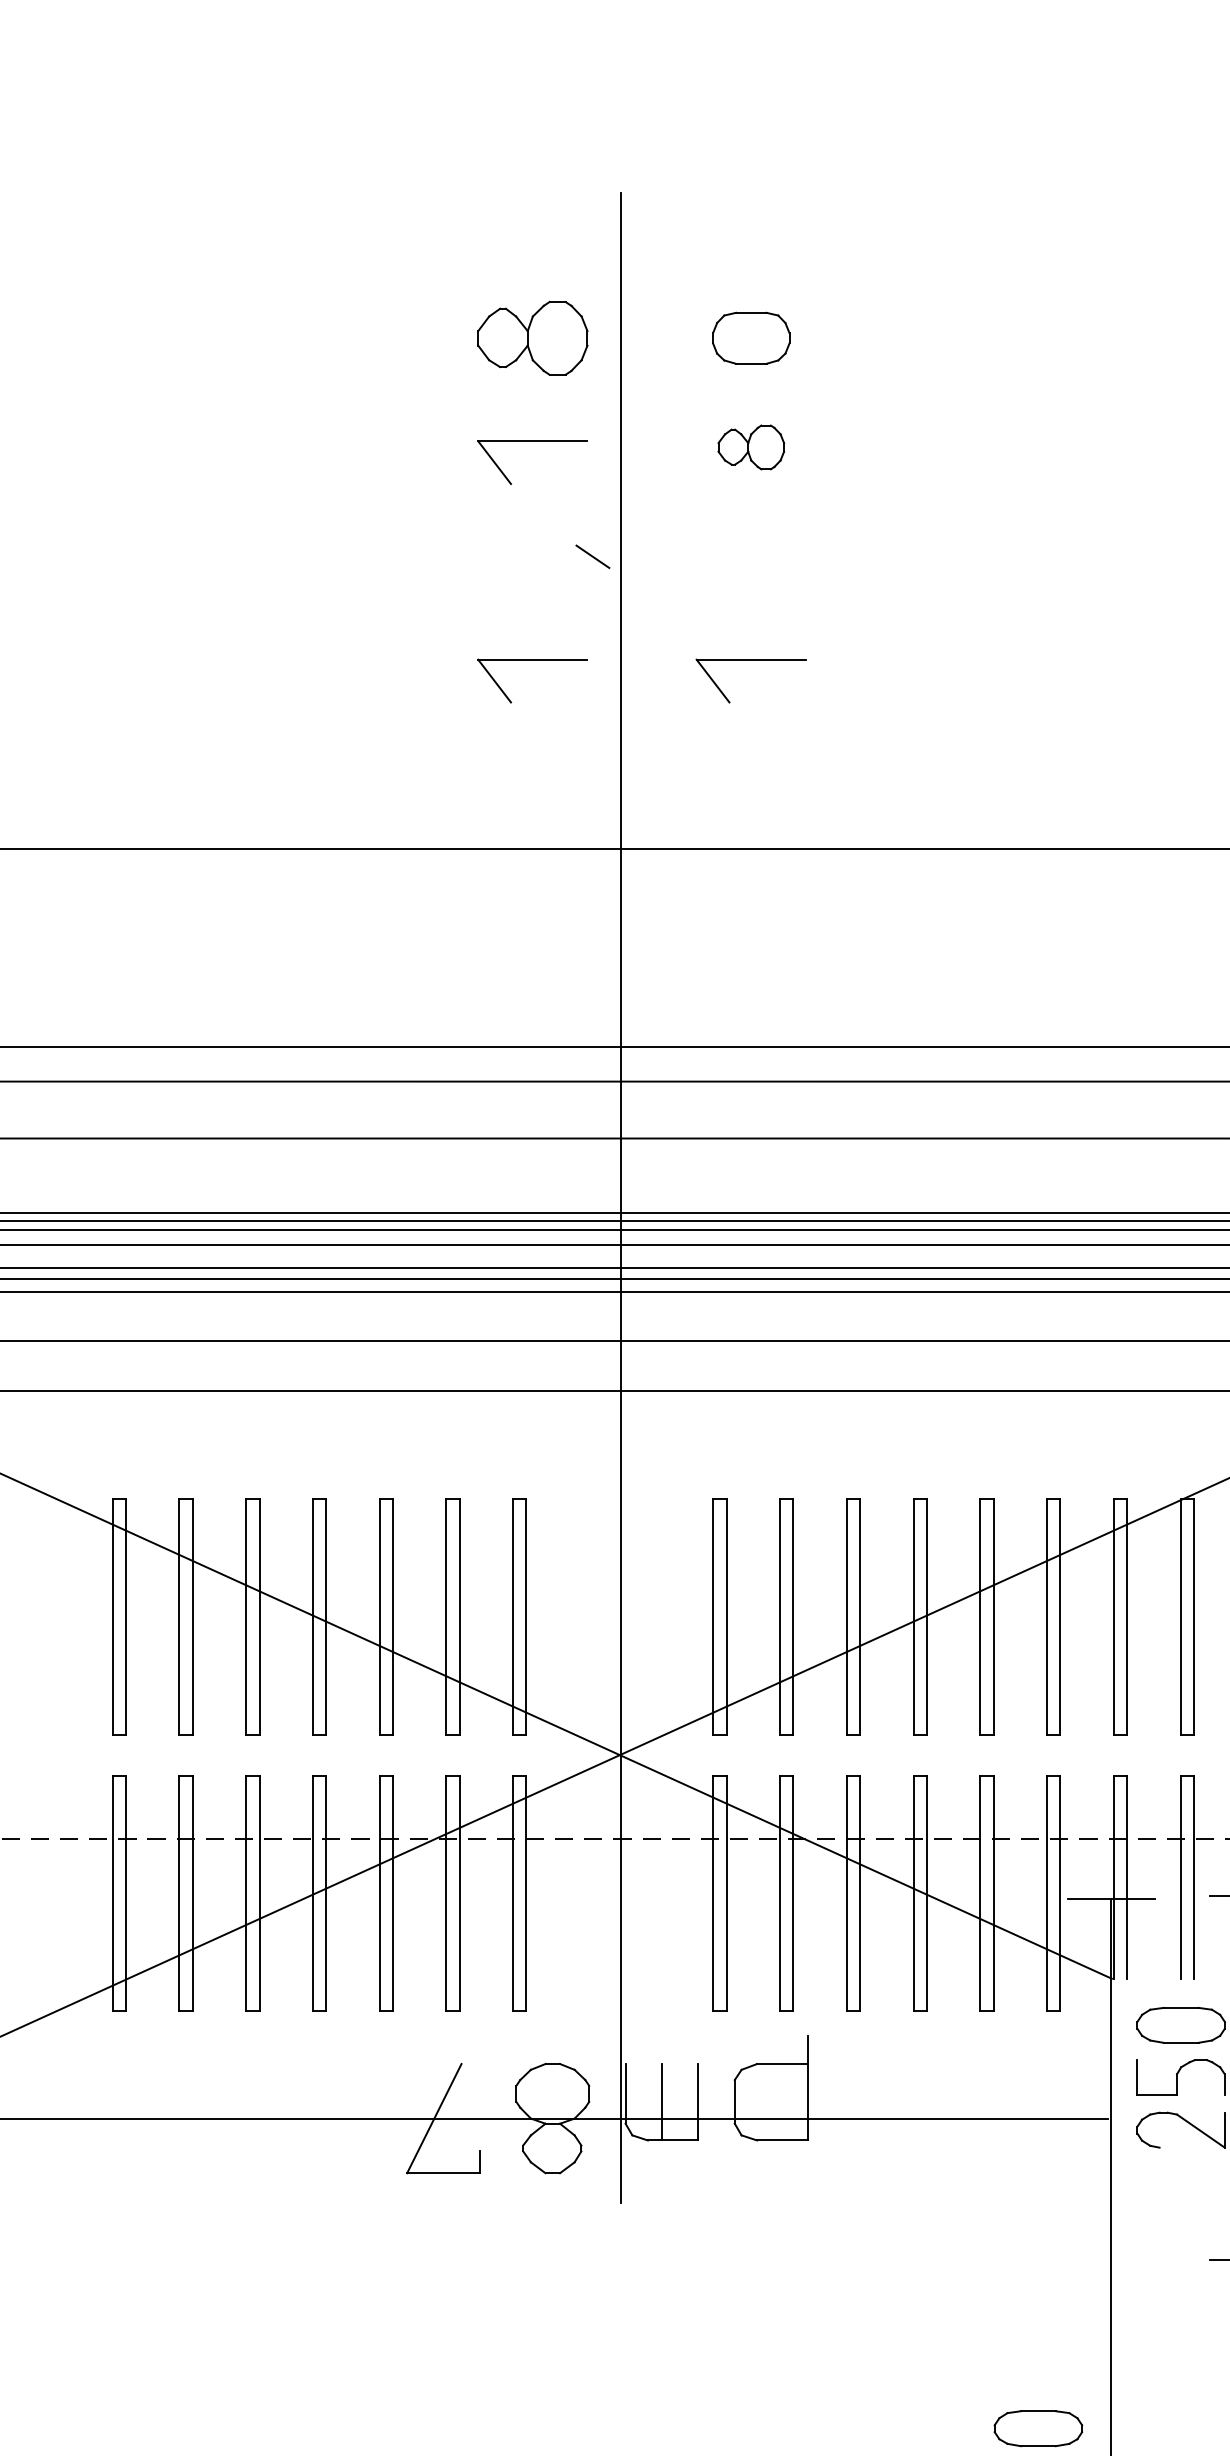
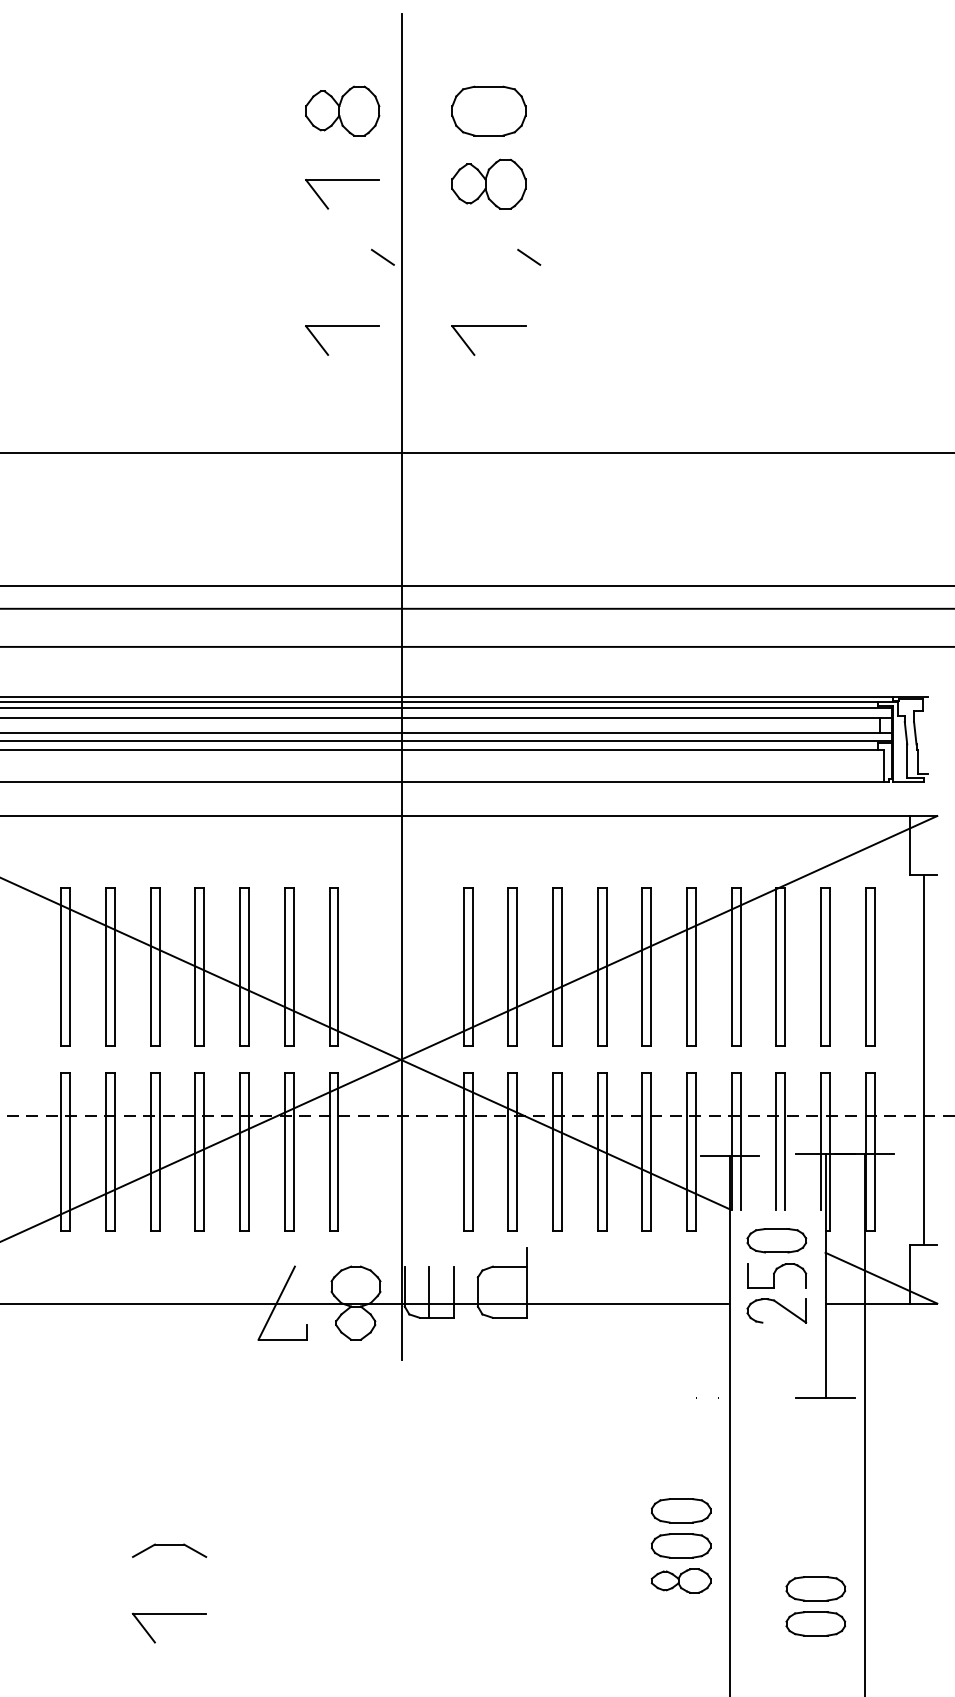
part: (750, 337) -> (488, 110), size x1.43
part: (750, 446) -> (488, 183), size x1.67
line: (811, 555) -> (529, 256), added

